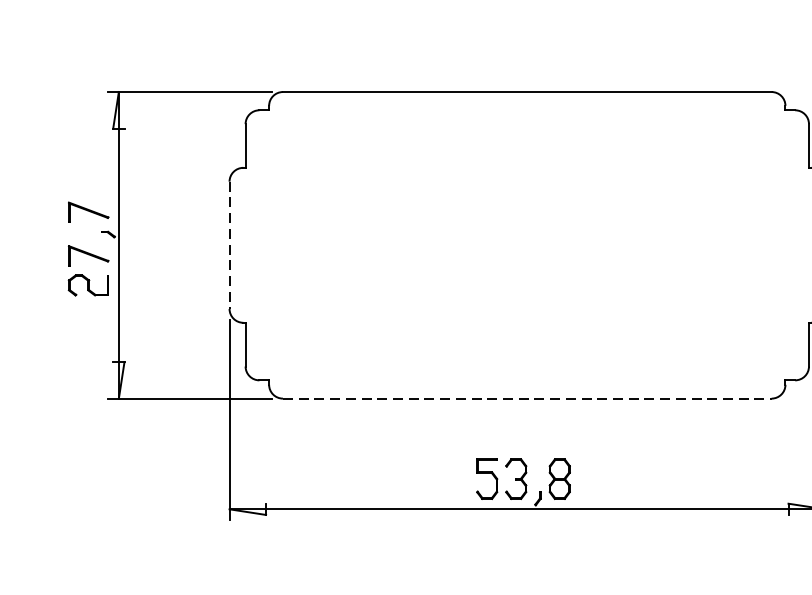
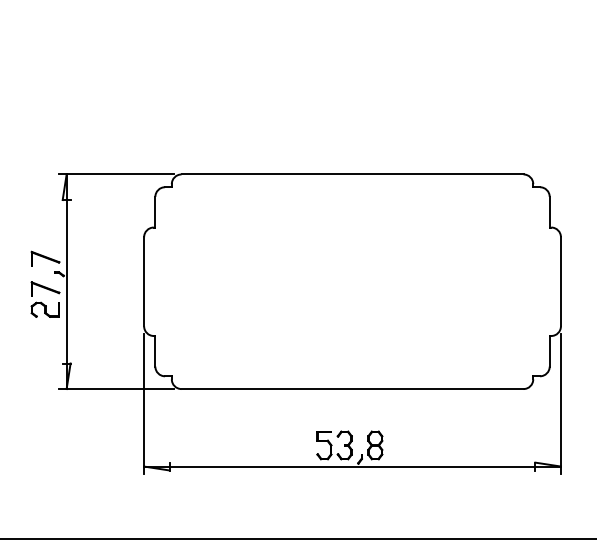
line: (230, 244) -> (144, 281), dashed -> solid
line: (528, 399) -> (353, 389), dashed -> solid

